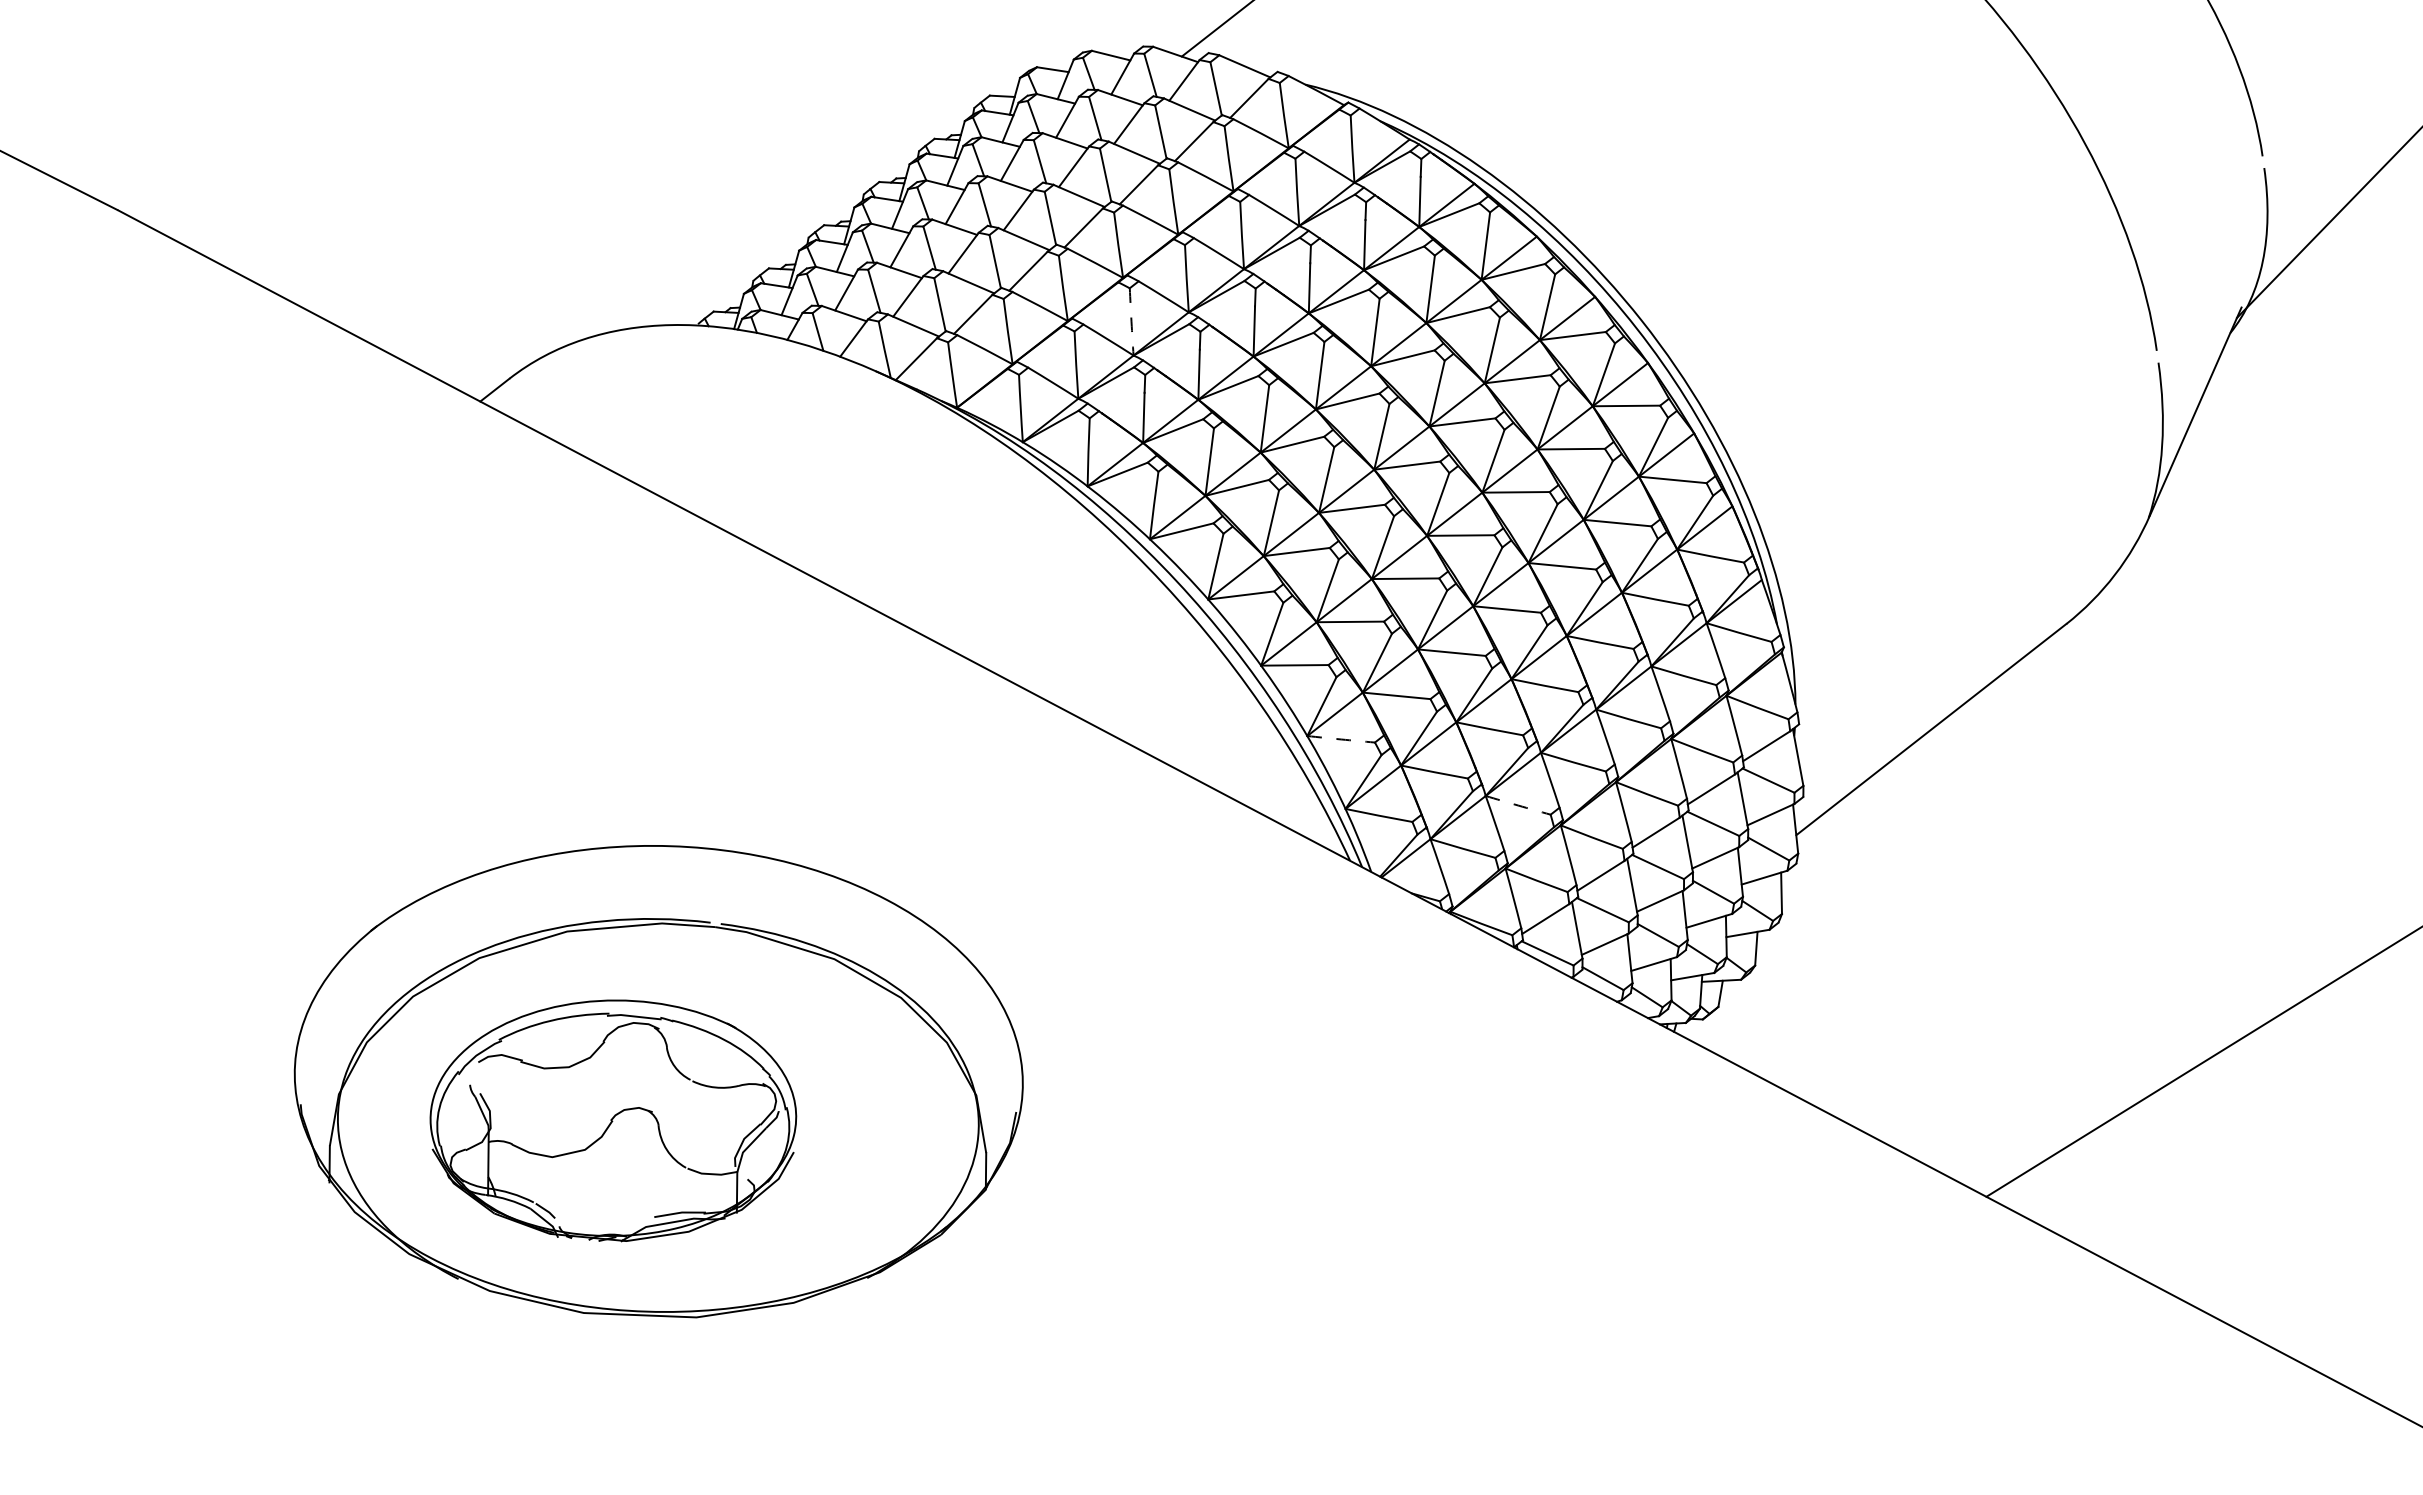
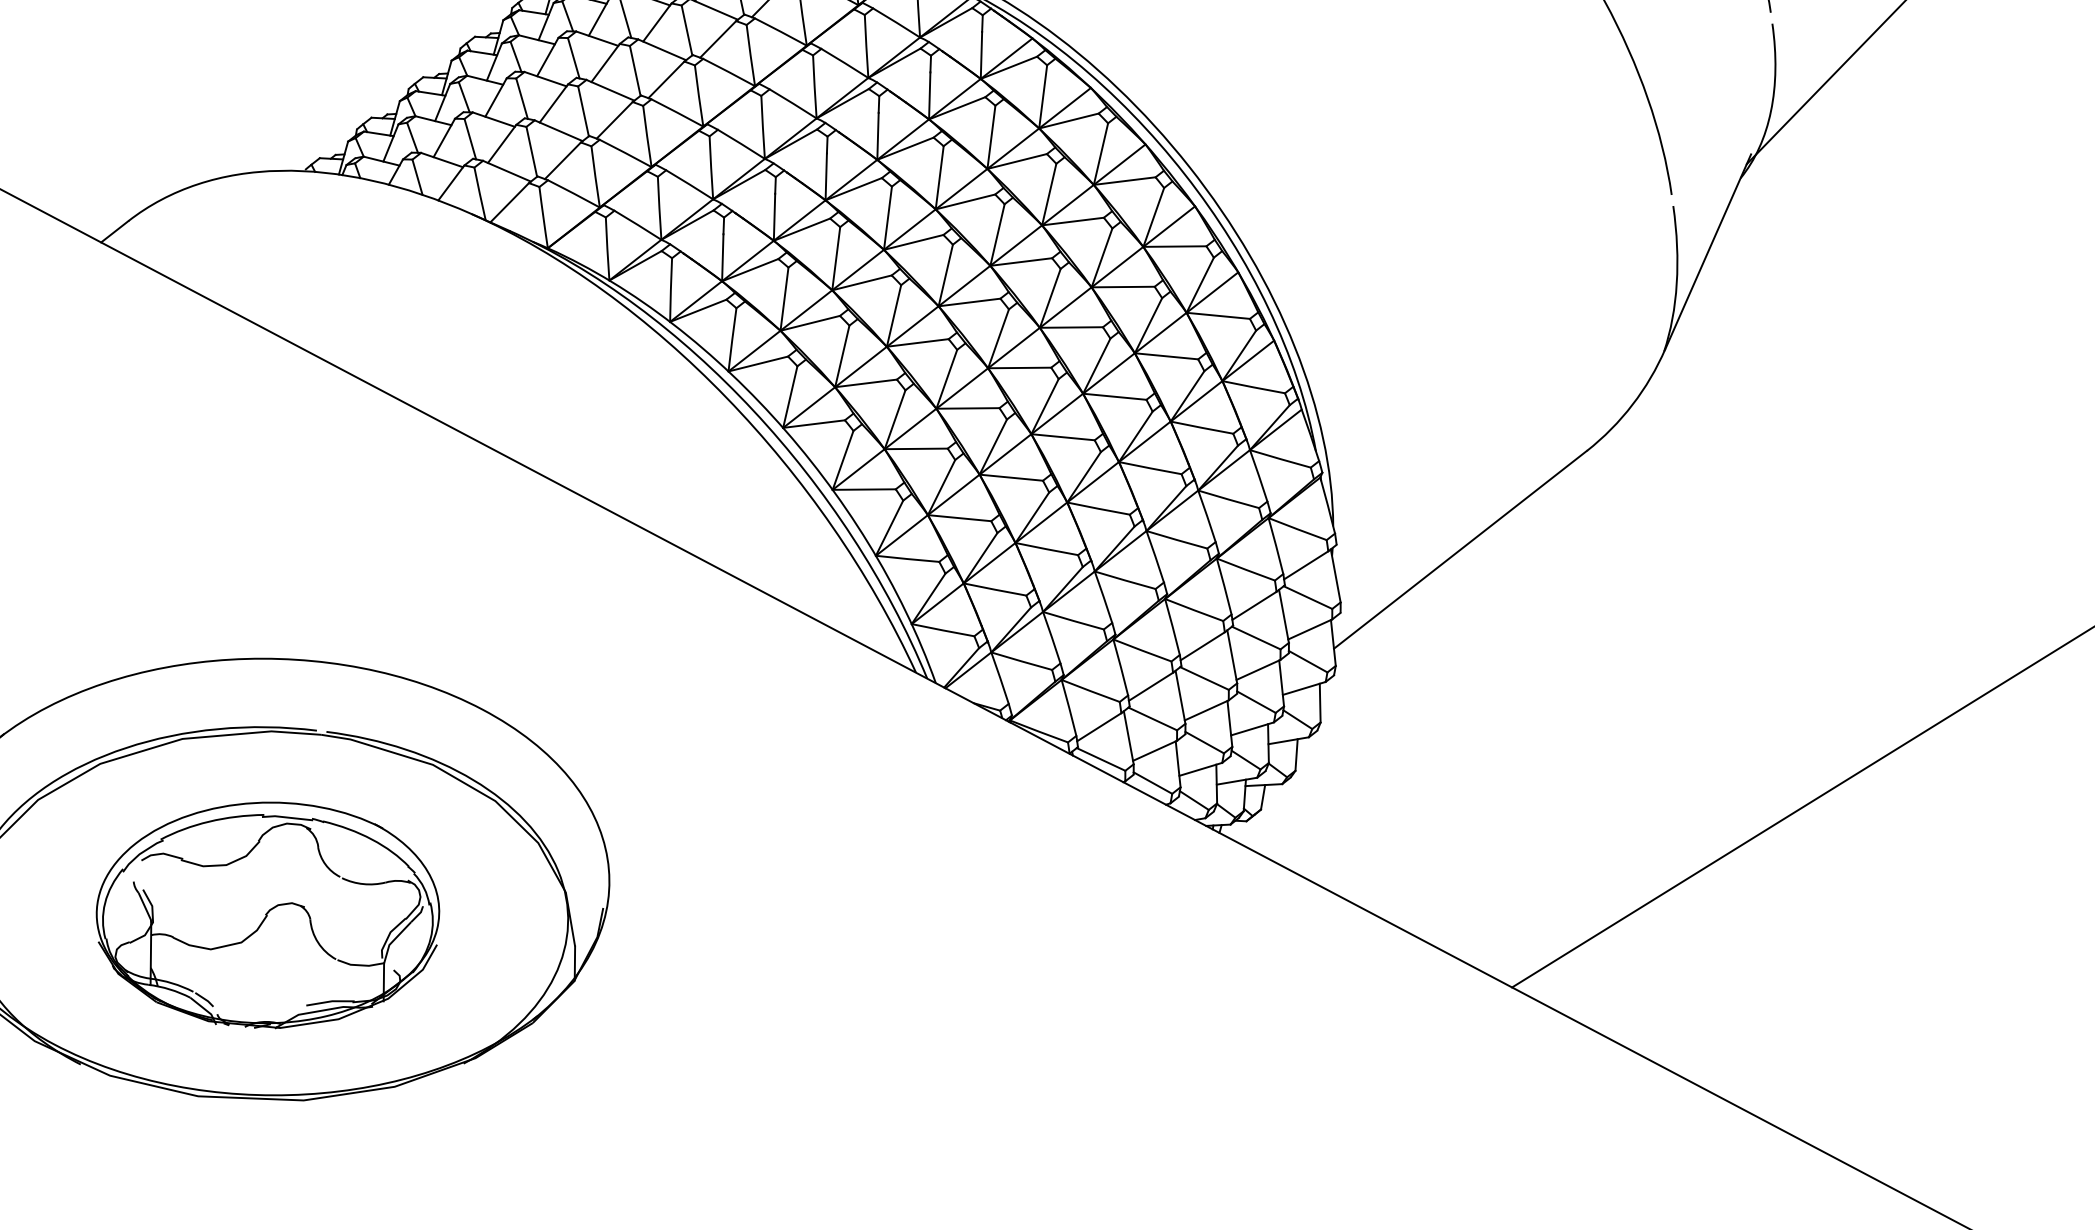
arc: (1131, 321) -> (711, 167), dashed -> solid
arc: (1341, 739) -> (907, 559), dashed -> solid
arc: (1518, 805) -> (1073, 620), dashed -> solid
part: (613, 1120) -> (268, 915), moved

